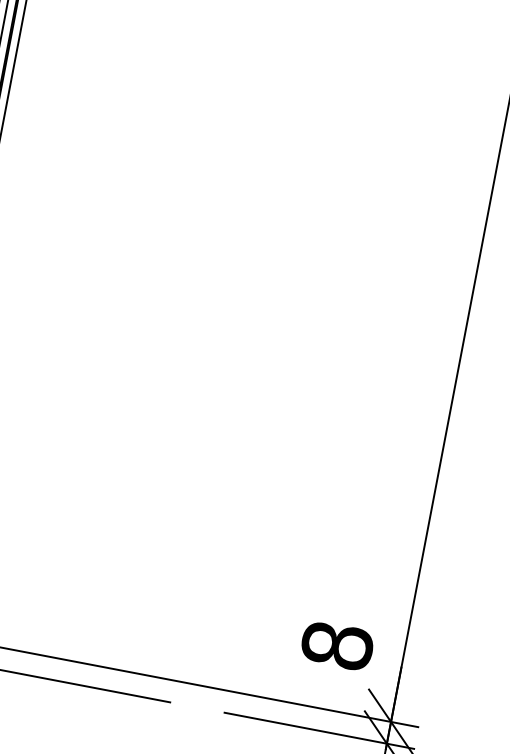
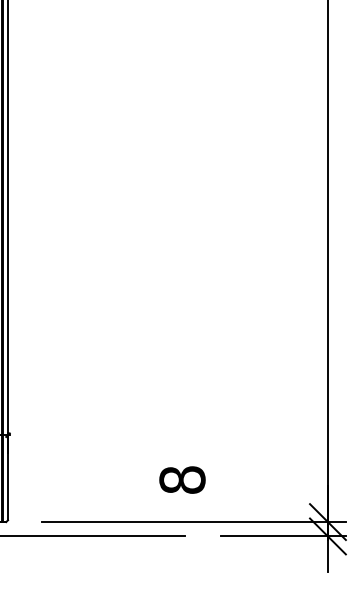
text: (337, 644) -> (182, 479), moved

